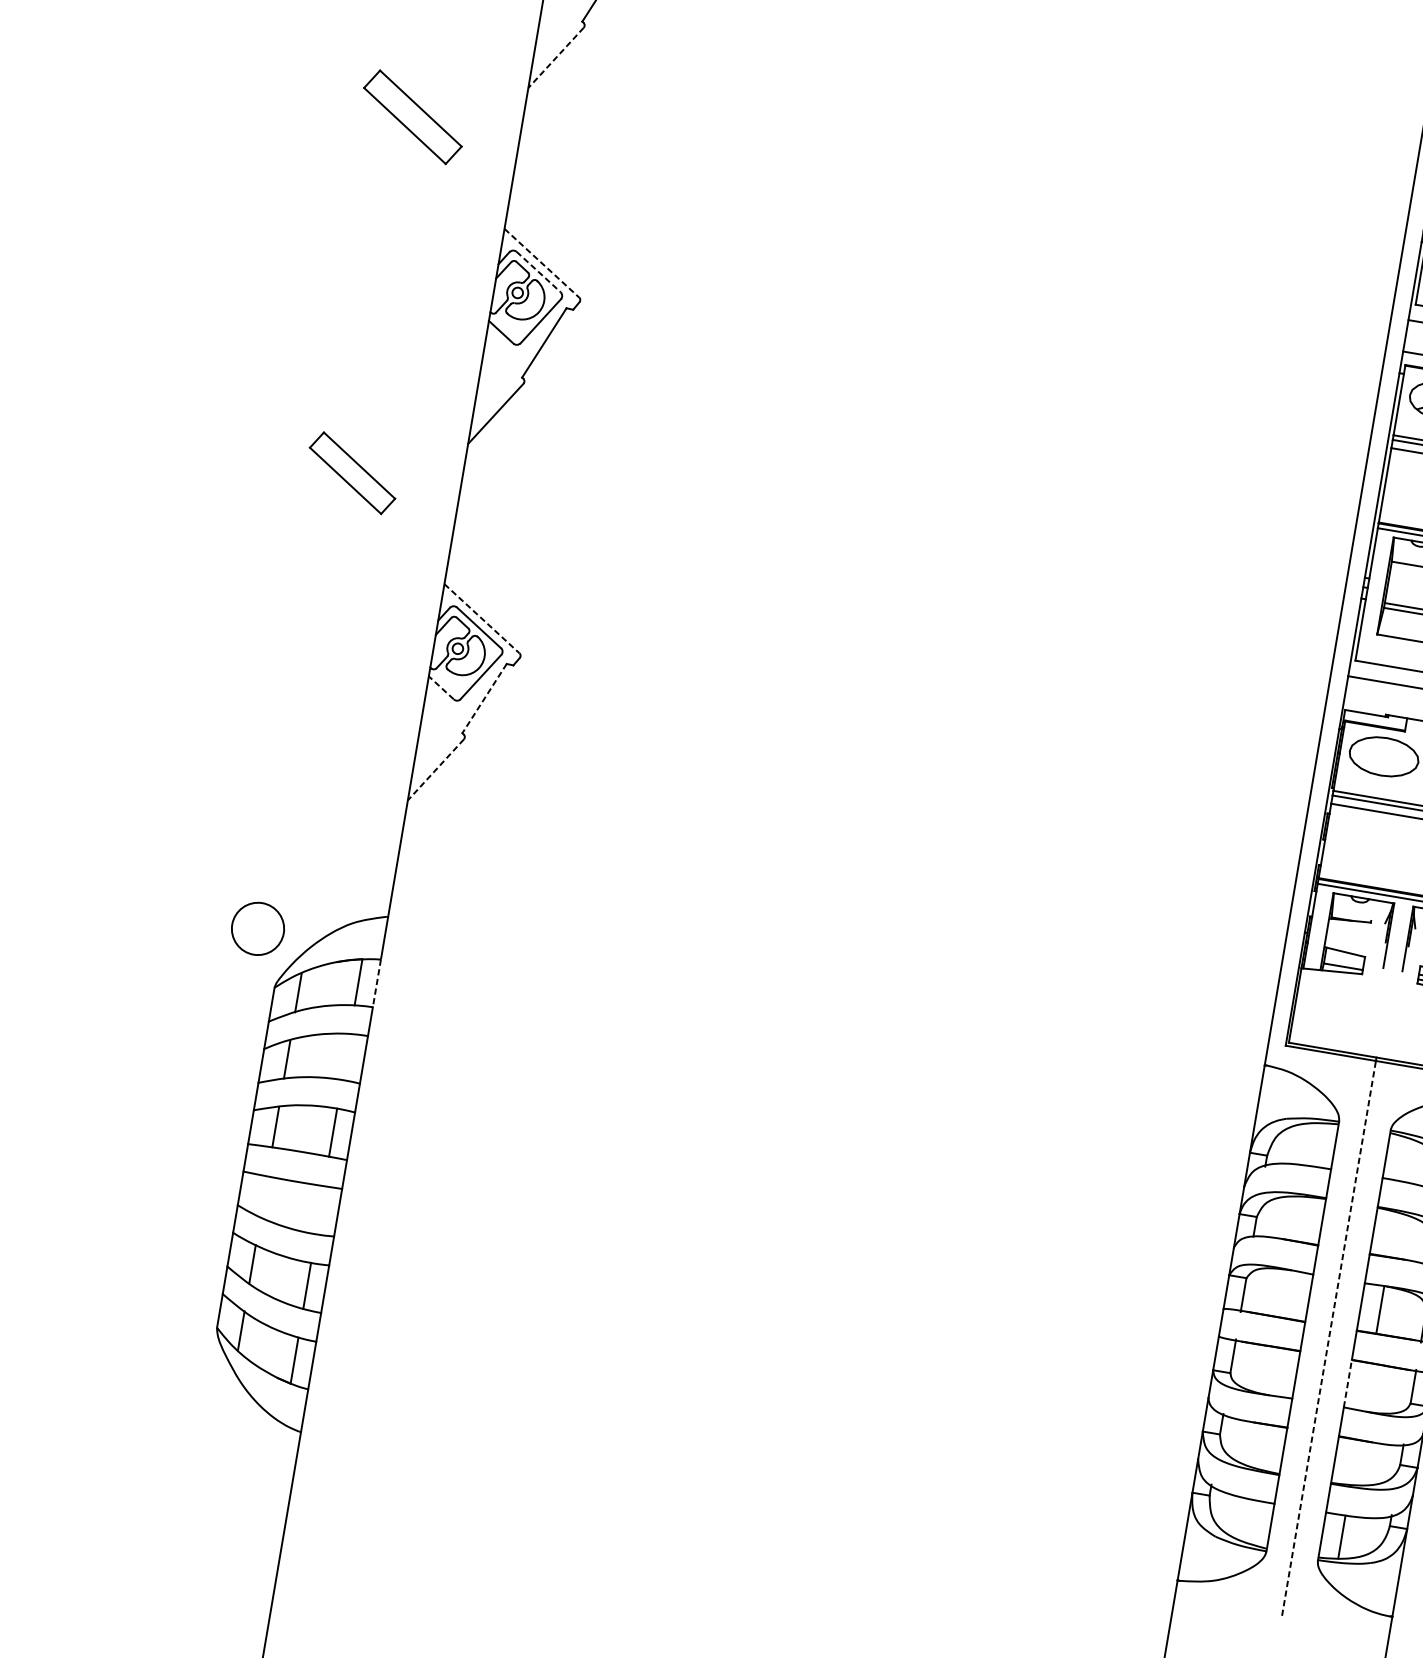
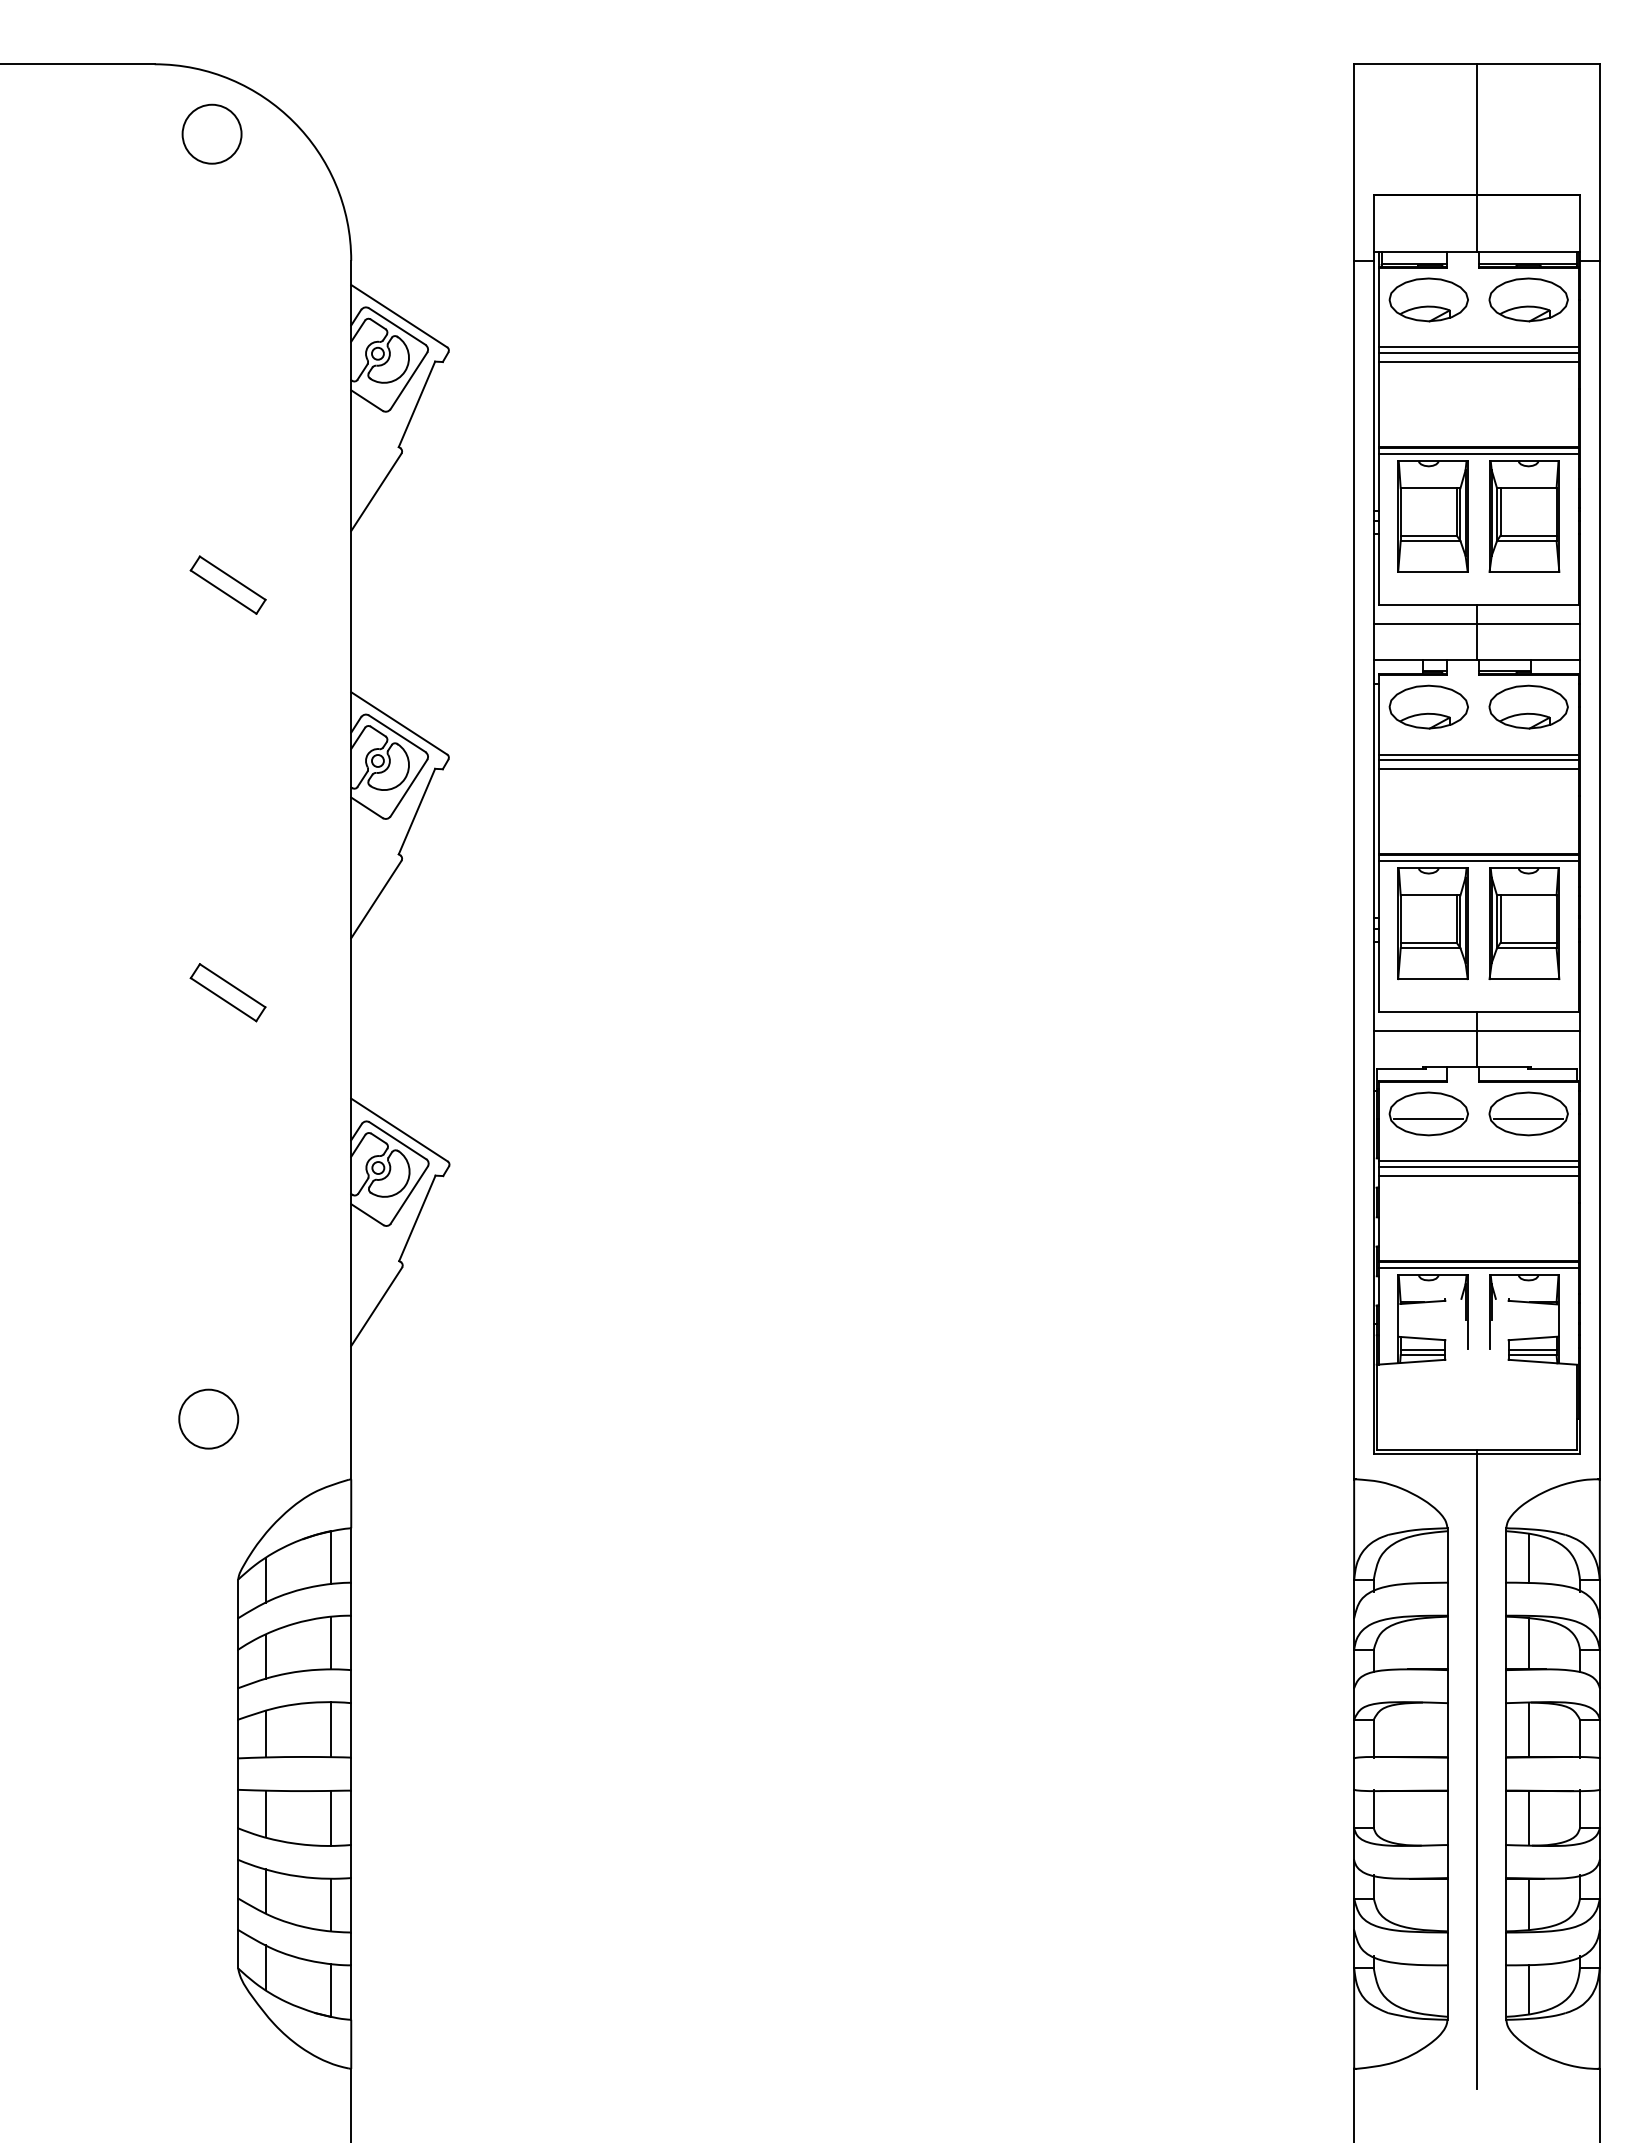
line: (556, 58) -> (376, 492), dashed -> solid
part: (412, 116) -> (227, 584), size x0.62
line: (542, 263) -> (399, 723), dashed -> solid
line: (538, 271) -> (397, 733), dashed -> solid
part: (351, 473) -> (227, 992), size x0.71
line: (481, 619) -> (399, 1130), dashed -> solid
line: (440, 687) -> (366, 1214), dashed -> solid
line: (484, 698) -> (417, 1218), dashed -> solid
line: (1383, 760) -> (1428, 1118), added
line: (435, 769) -> (376, 1306), dashed -> solid
circle: (257, 928) -> (208, 1418), moved
line: (1343, 961) -> (1422, 1349), added
line: (377, 983) -> (351, 1555), dashed -> solid
line: (345, 1056) -> (330, 1642), added
line: (1405, 1160) -> (1528, 1558), added
line: (263, 1196) -> (265, 1813), added
line: (319, 1210) -> (330, 1818), added
line: (1392, 1234) -> (1528, 1643), added
line: (1328, 1337) -> (1476, 1770), dashed -> solid
line: (1347, 1383) -> (1506, 1817), dashed -> solid
line: (1367, 1387) -> (1528, 1818), added
line: (1354, 1461) -> (1528, 1903), added

